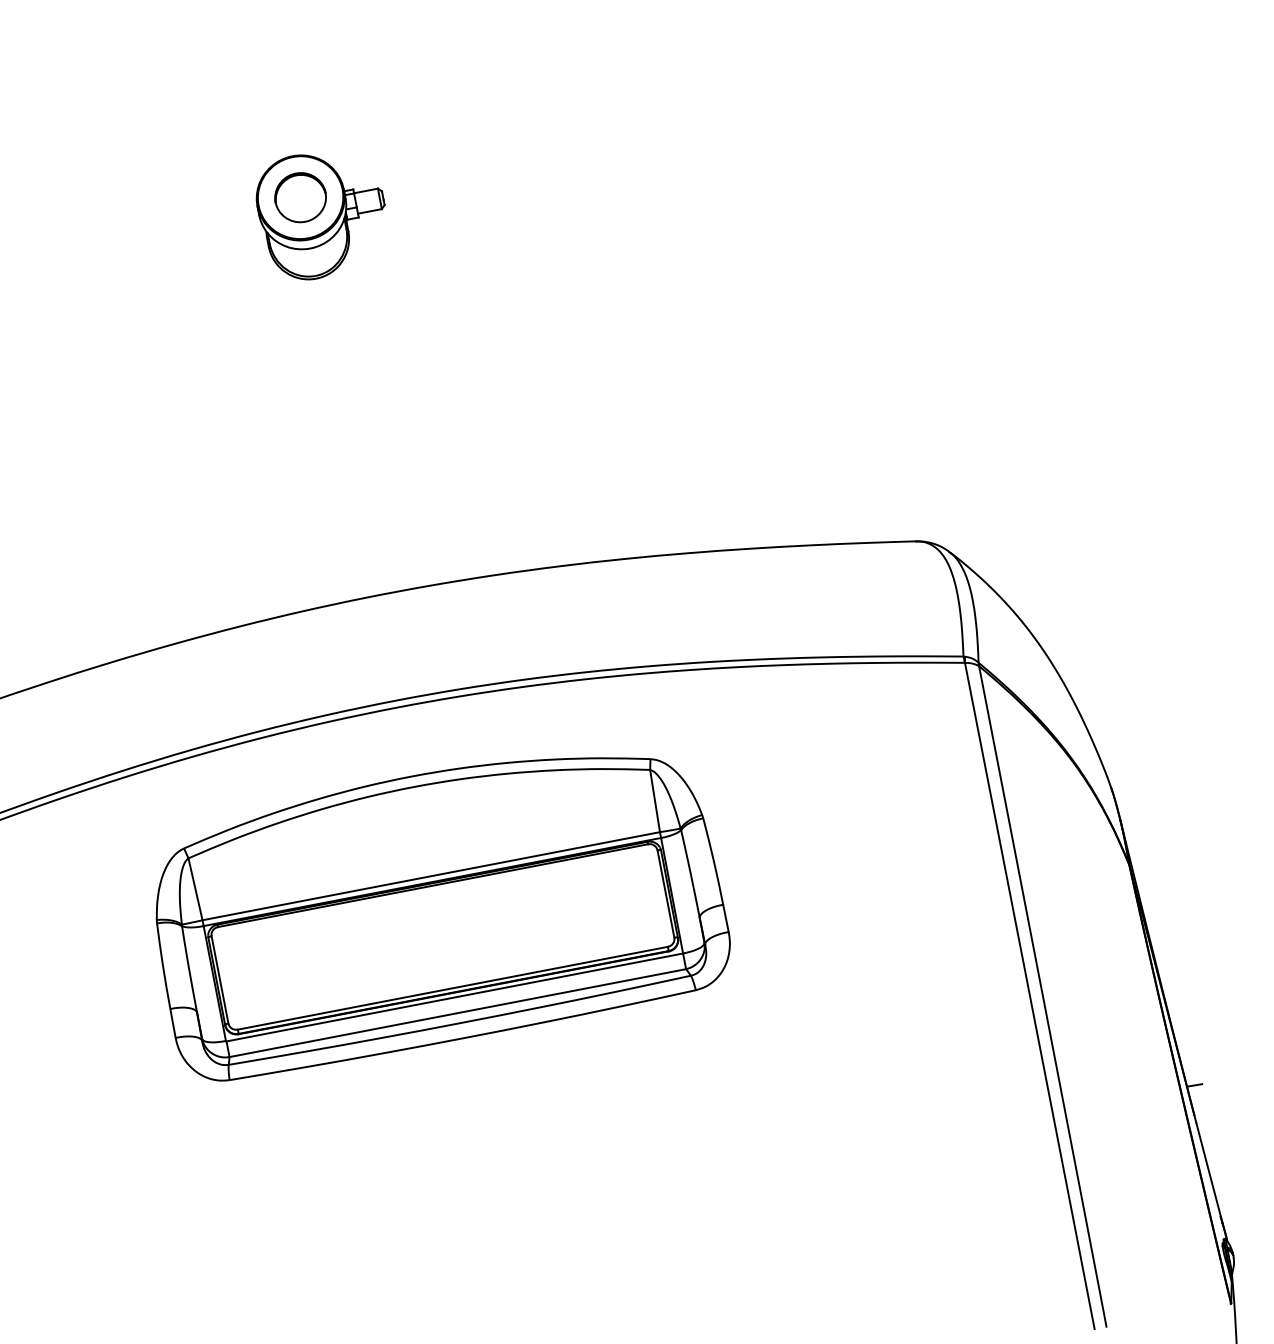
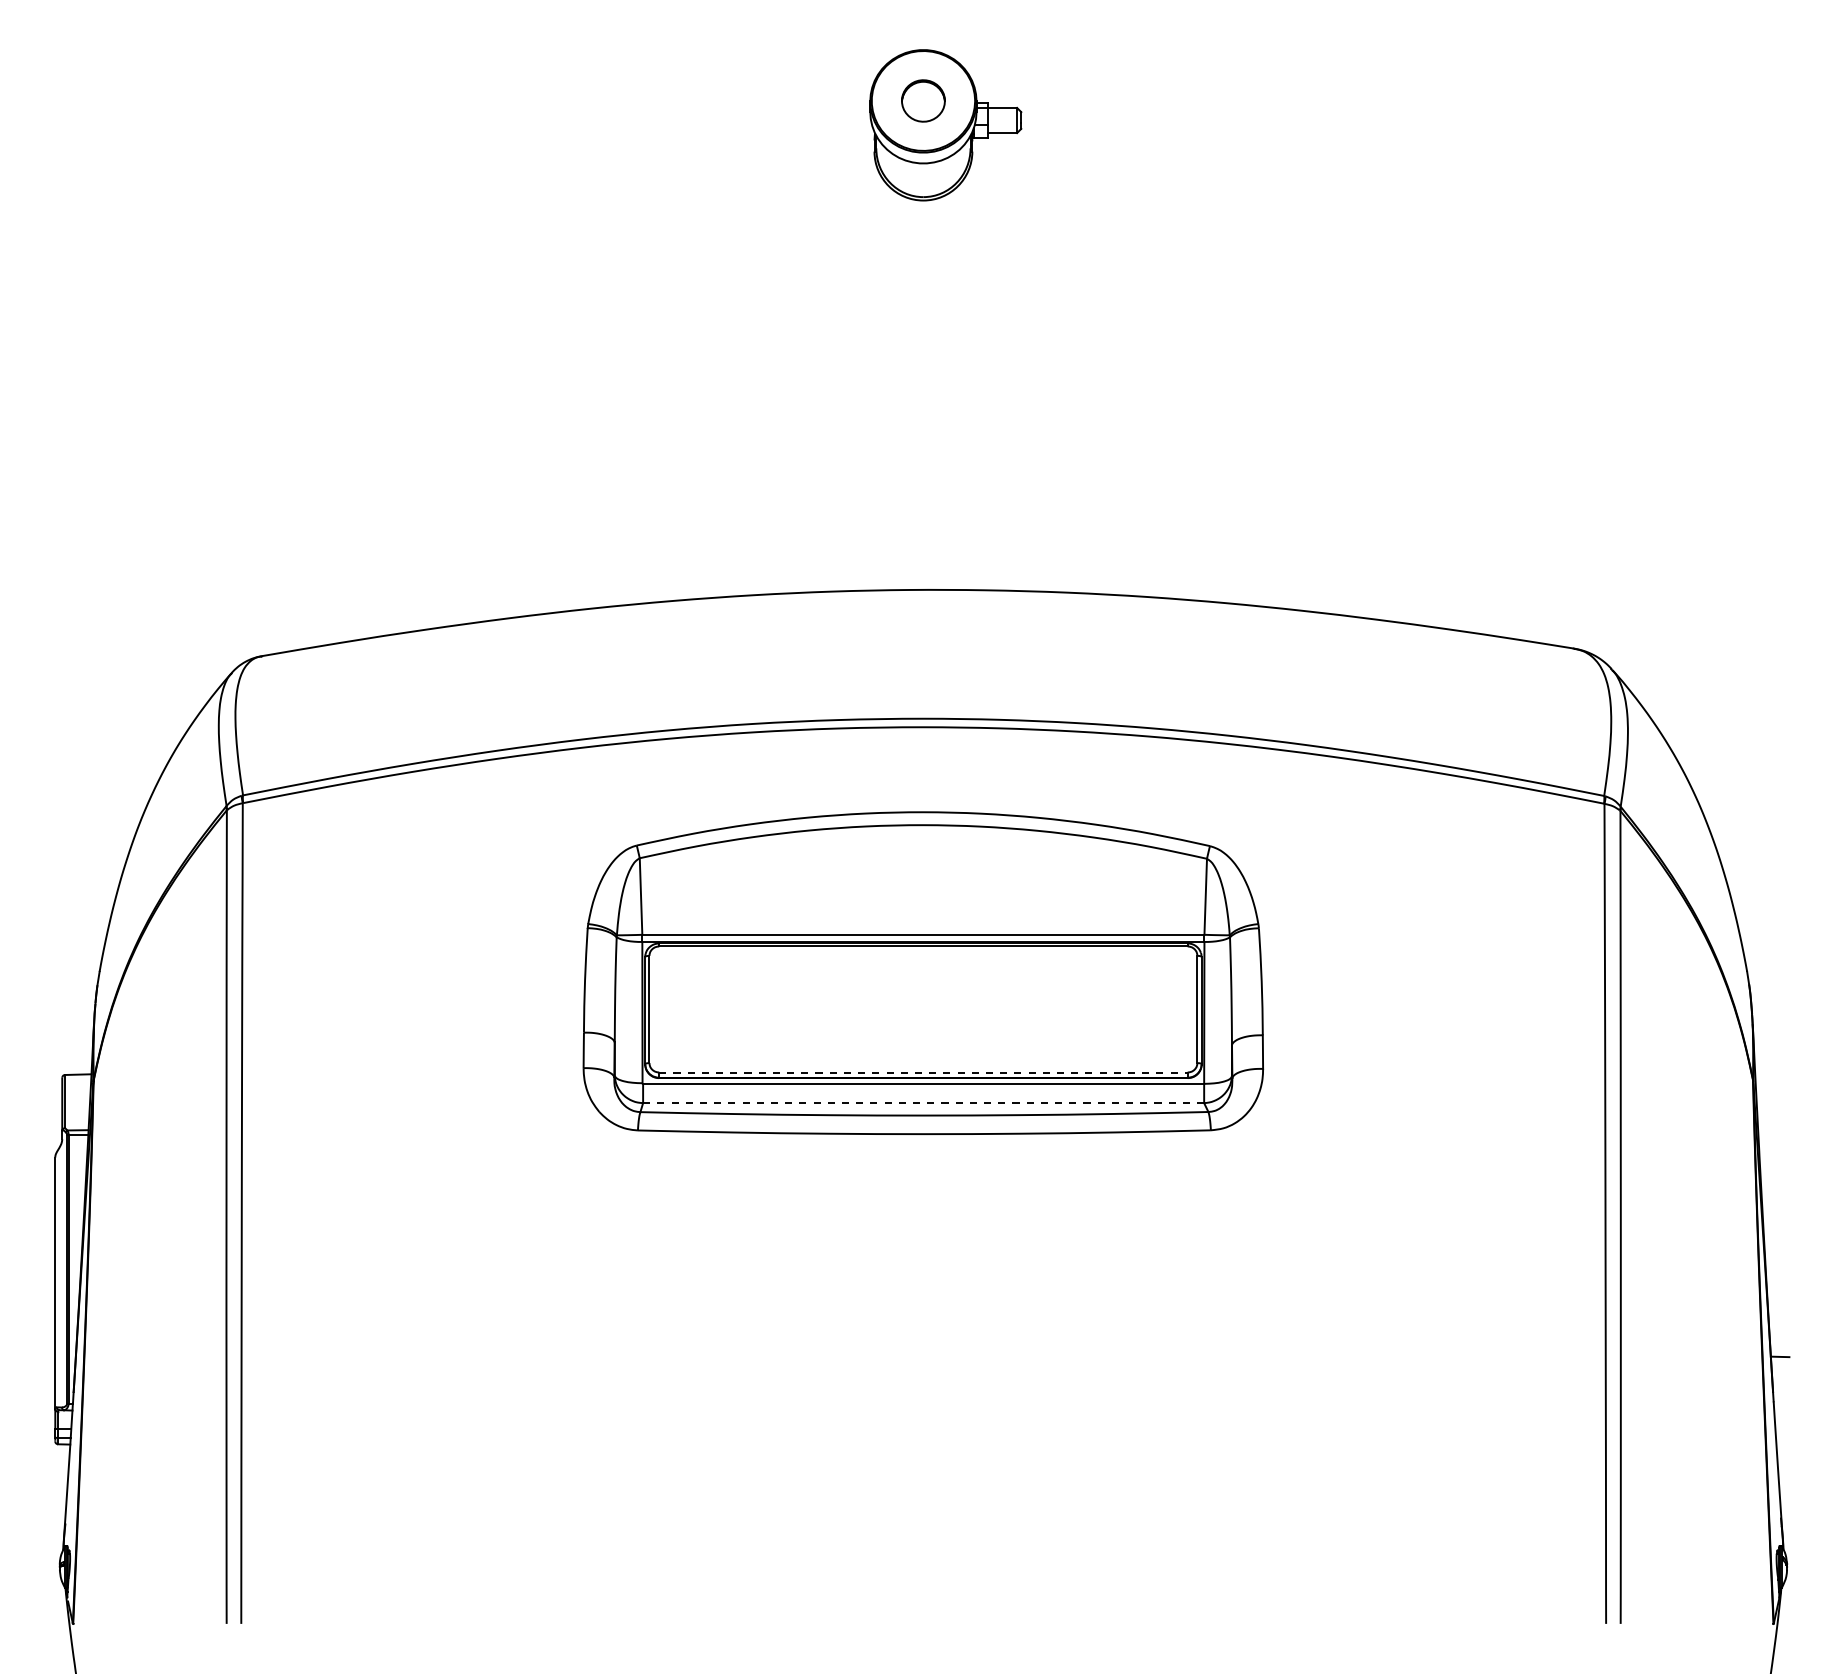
part: (300, 197) -> (923, 100), size x0.7
line: (452, 988) -> (923, 1072), solid -> dashed
line: (457, 1013) -> (923, 1103), solid -> dashed

